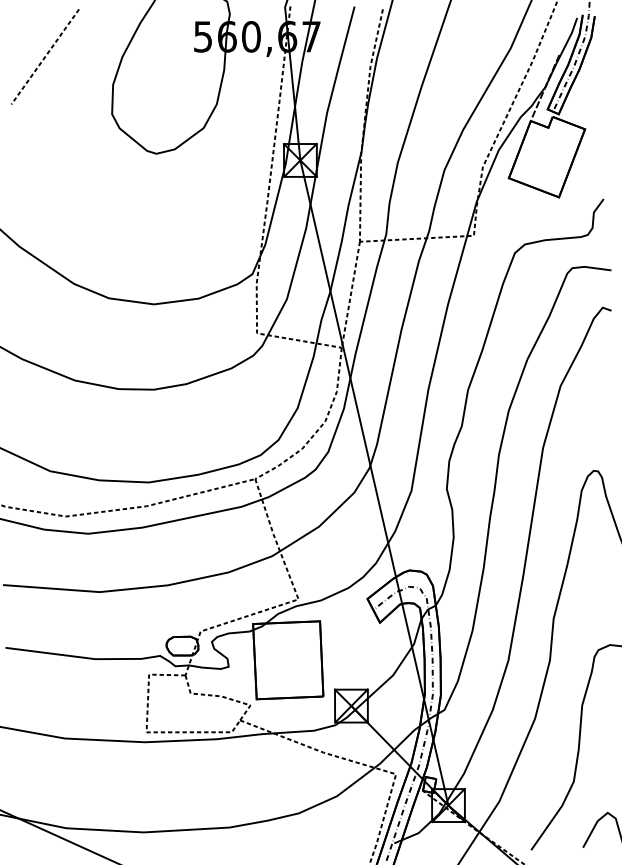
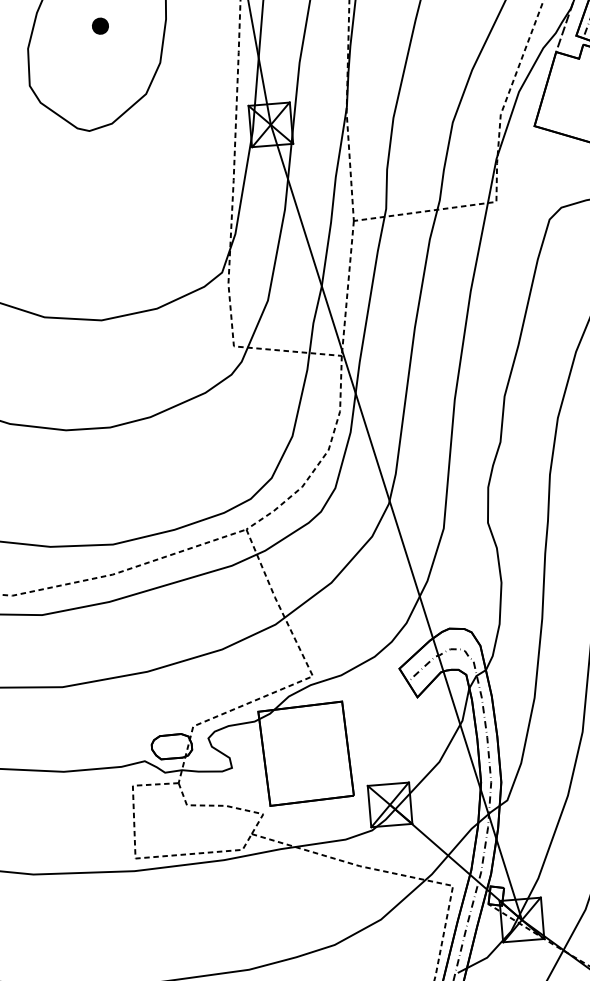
part: (171, 71) -> (100, 26), added

